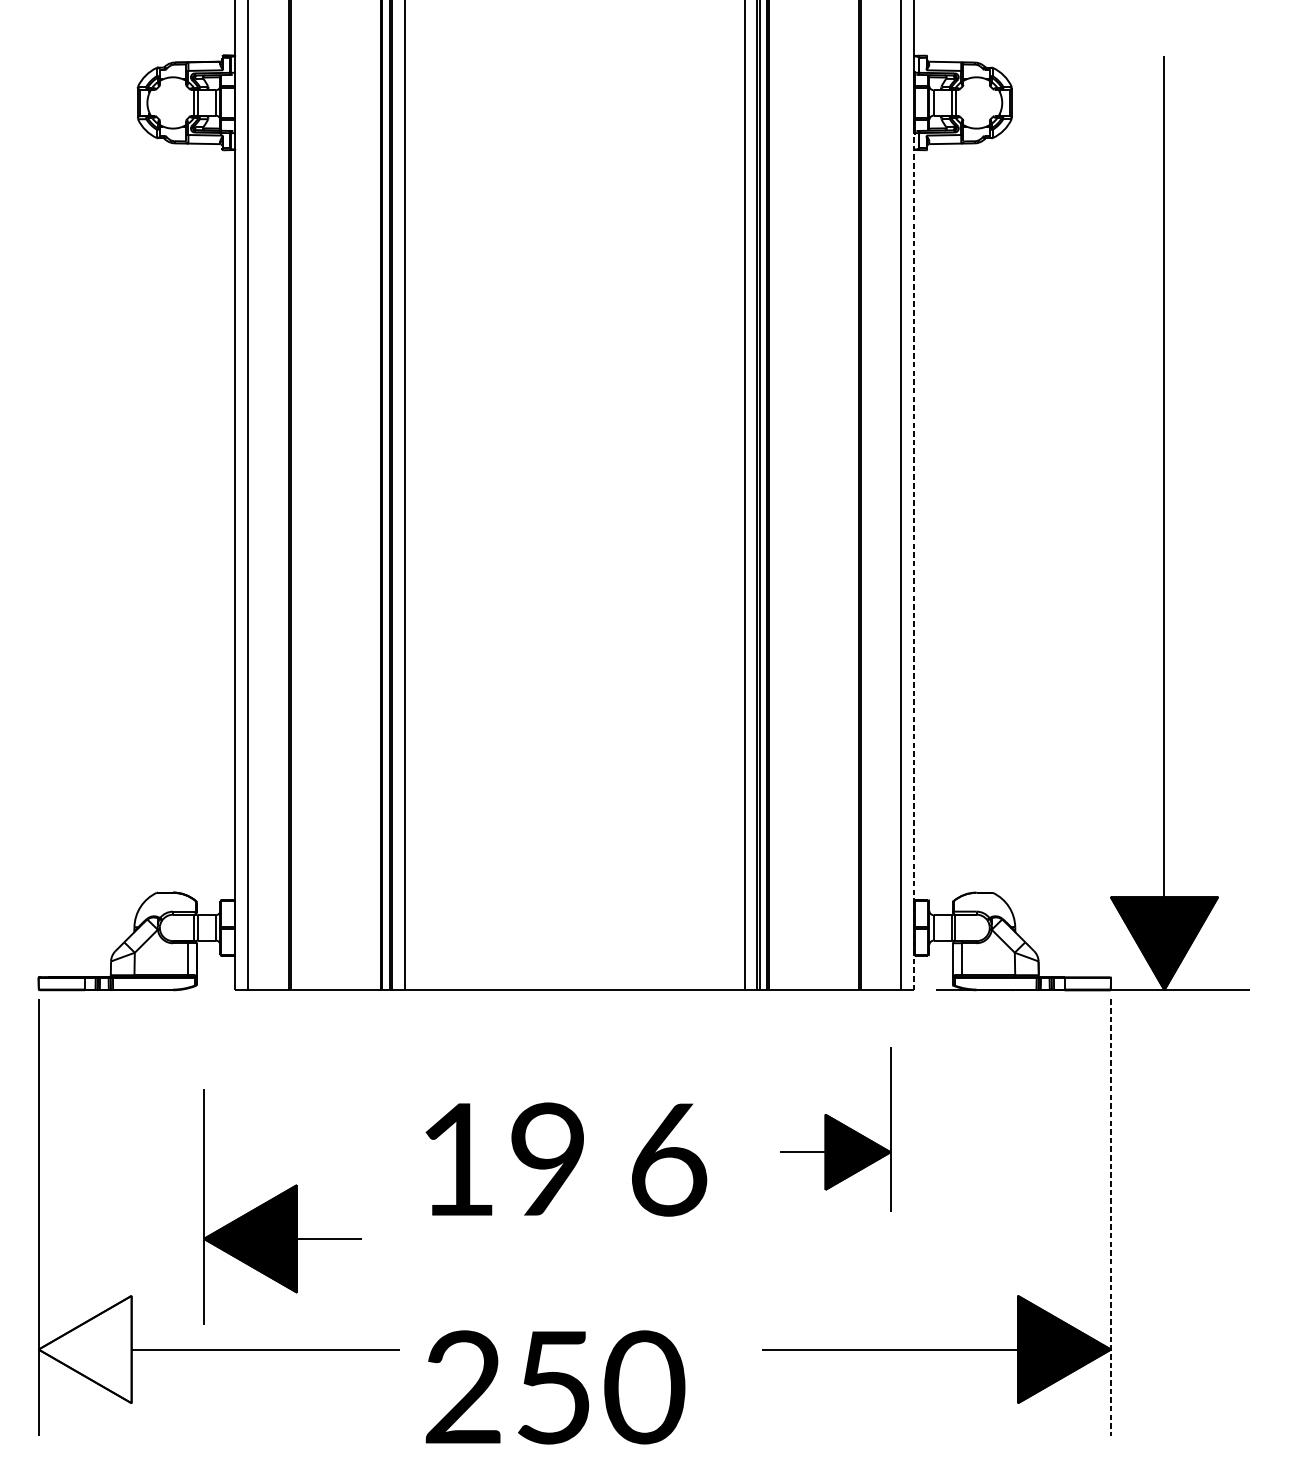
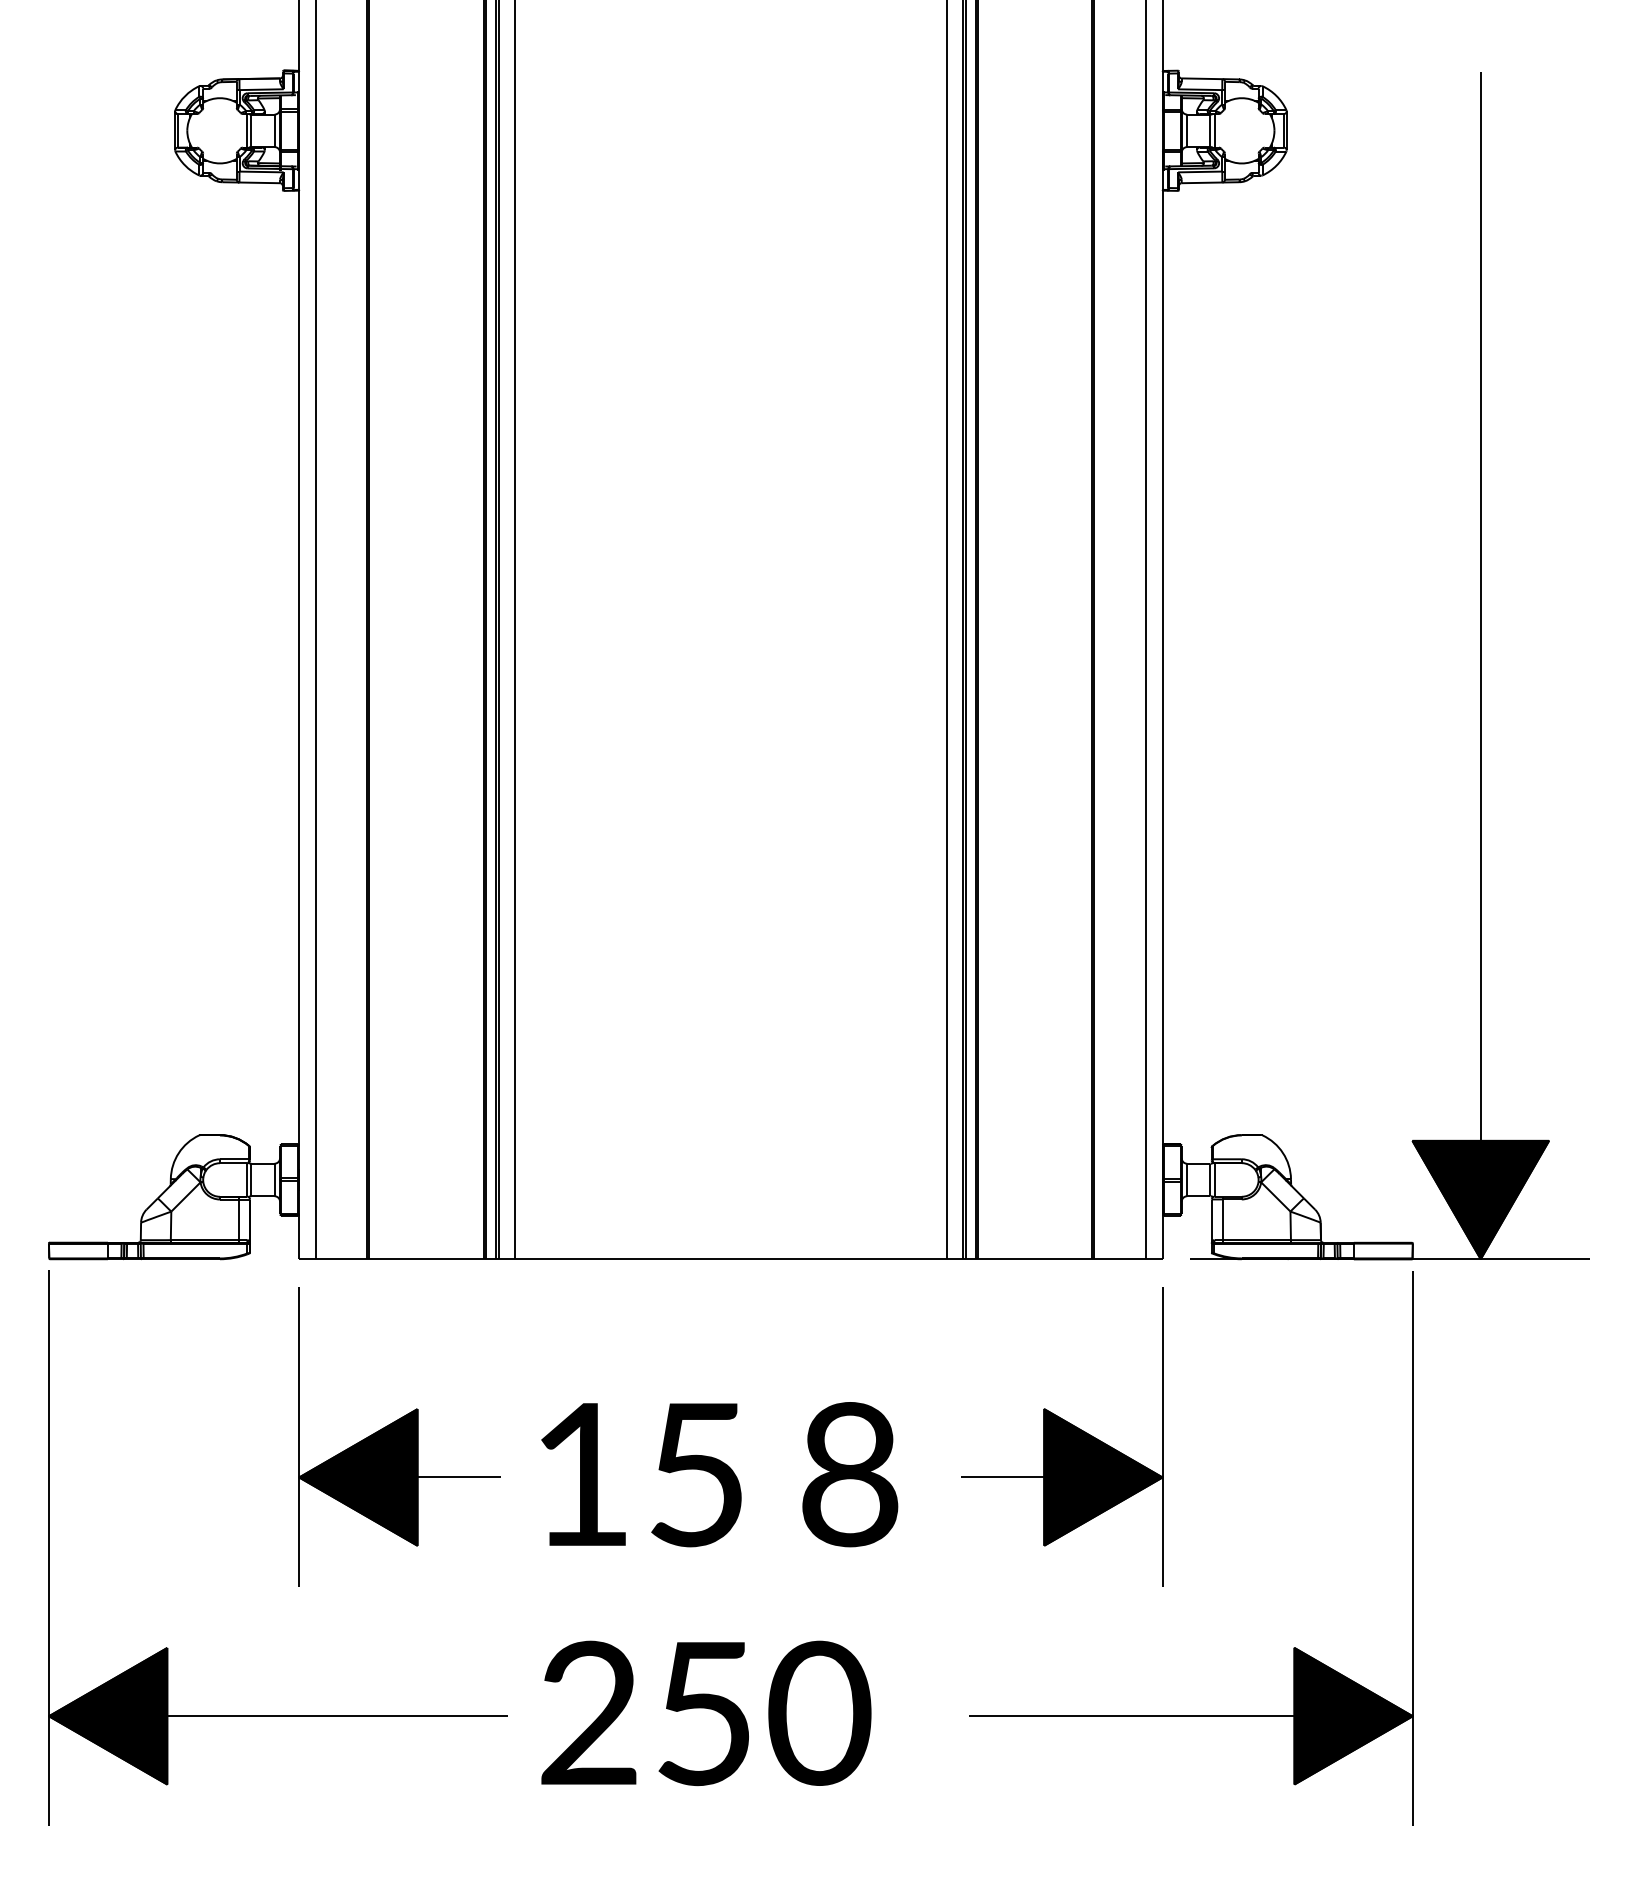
line: (914, 554) -> (1162, 705), dashed -> solid
part: (835, 1129) -> (1062, 1436), size x1.43
text: (547, 1159) -> (696, 1474), 19 -> 15
text: (668, 1159) -> (850, 1474), 6 -> 8
part: (282, 1206) -> (399, 1436), moved
line: (1110, 1217) -> (1412, 1548), dashed -> solid
fill: (84, 1348) -> (107, 1715), added
text: (555, 1387) -> (706, 1713), moved

